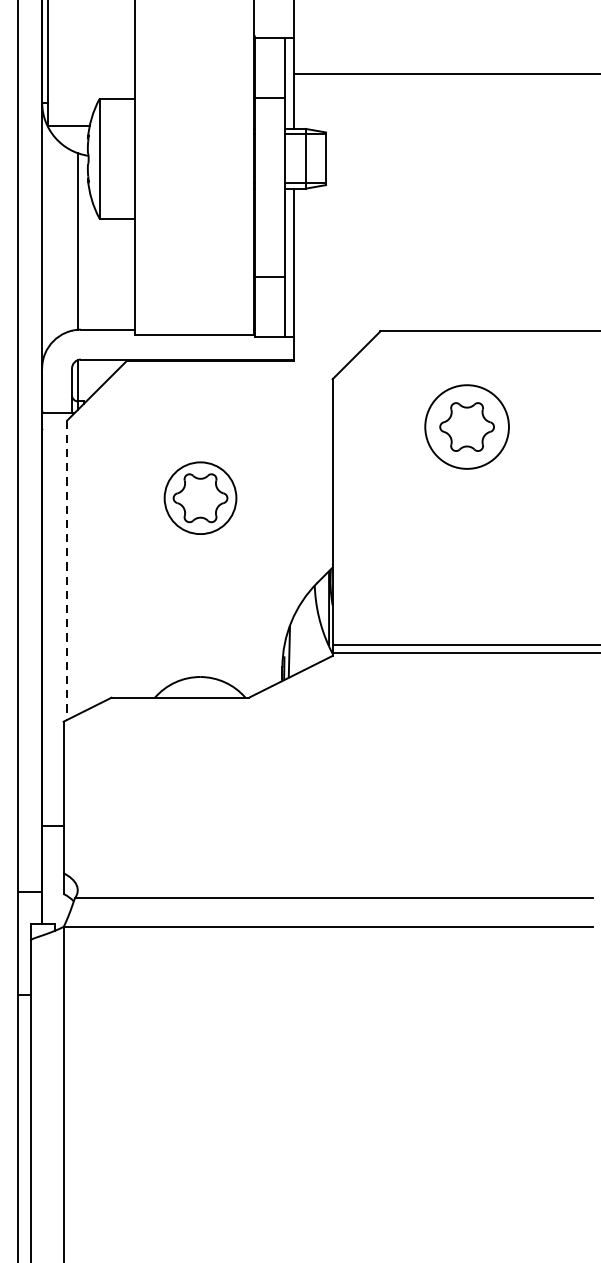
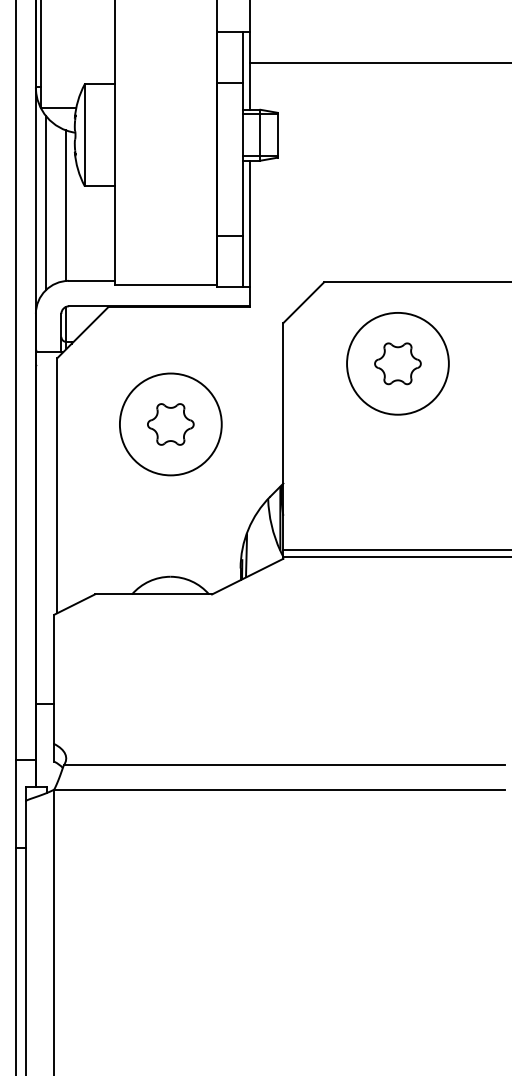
line: (54, 238) -> (46, 203), added
circle: (466, 426) -> (397, 363), size x1.43
circle: (200, 498) -> (170, 424), size x1.67
line: (67, 569) -> (57, 485), dashed -> solid

